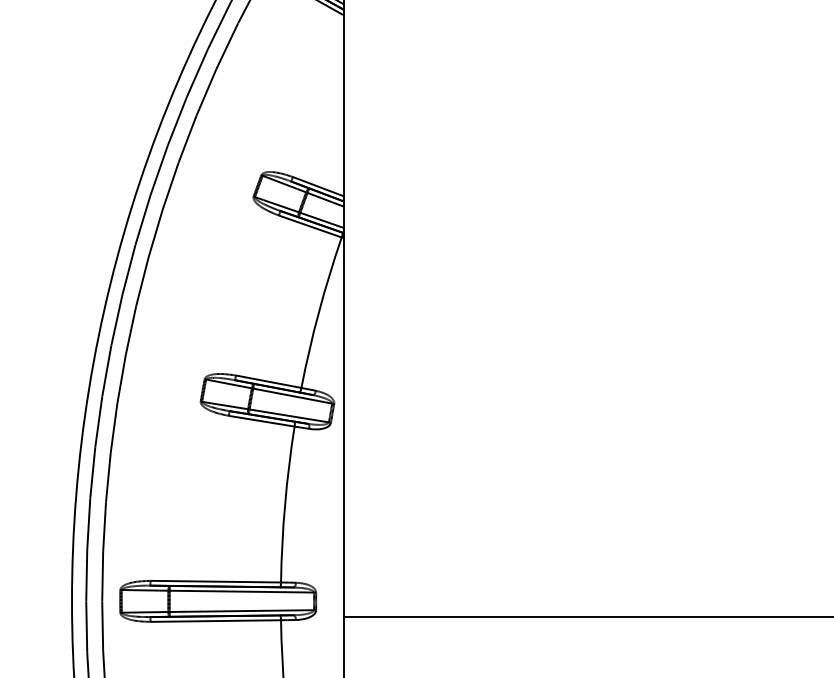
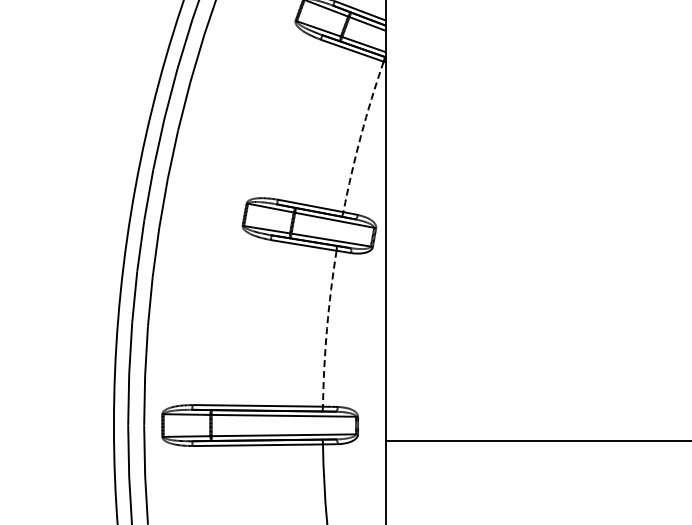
arc: (318, 312) -> (360, 136), solid -> dashed
arc: (285, 504) -> (327, 328), solid -> dashed

